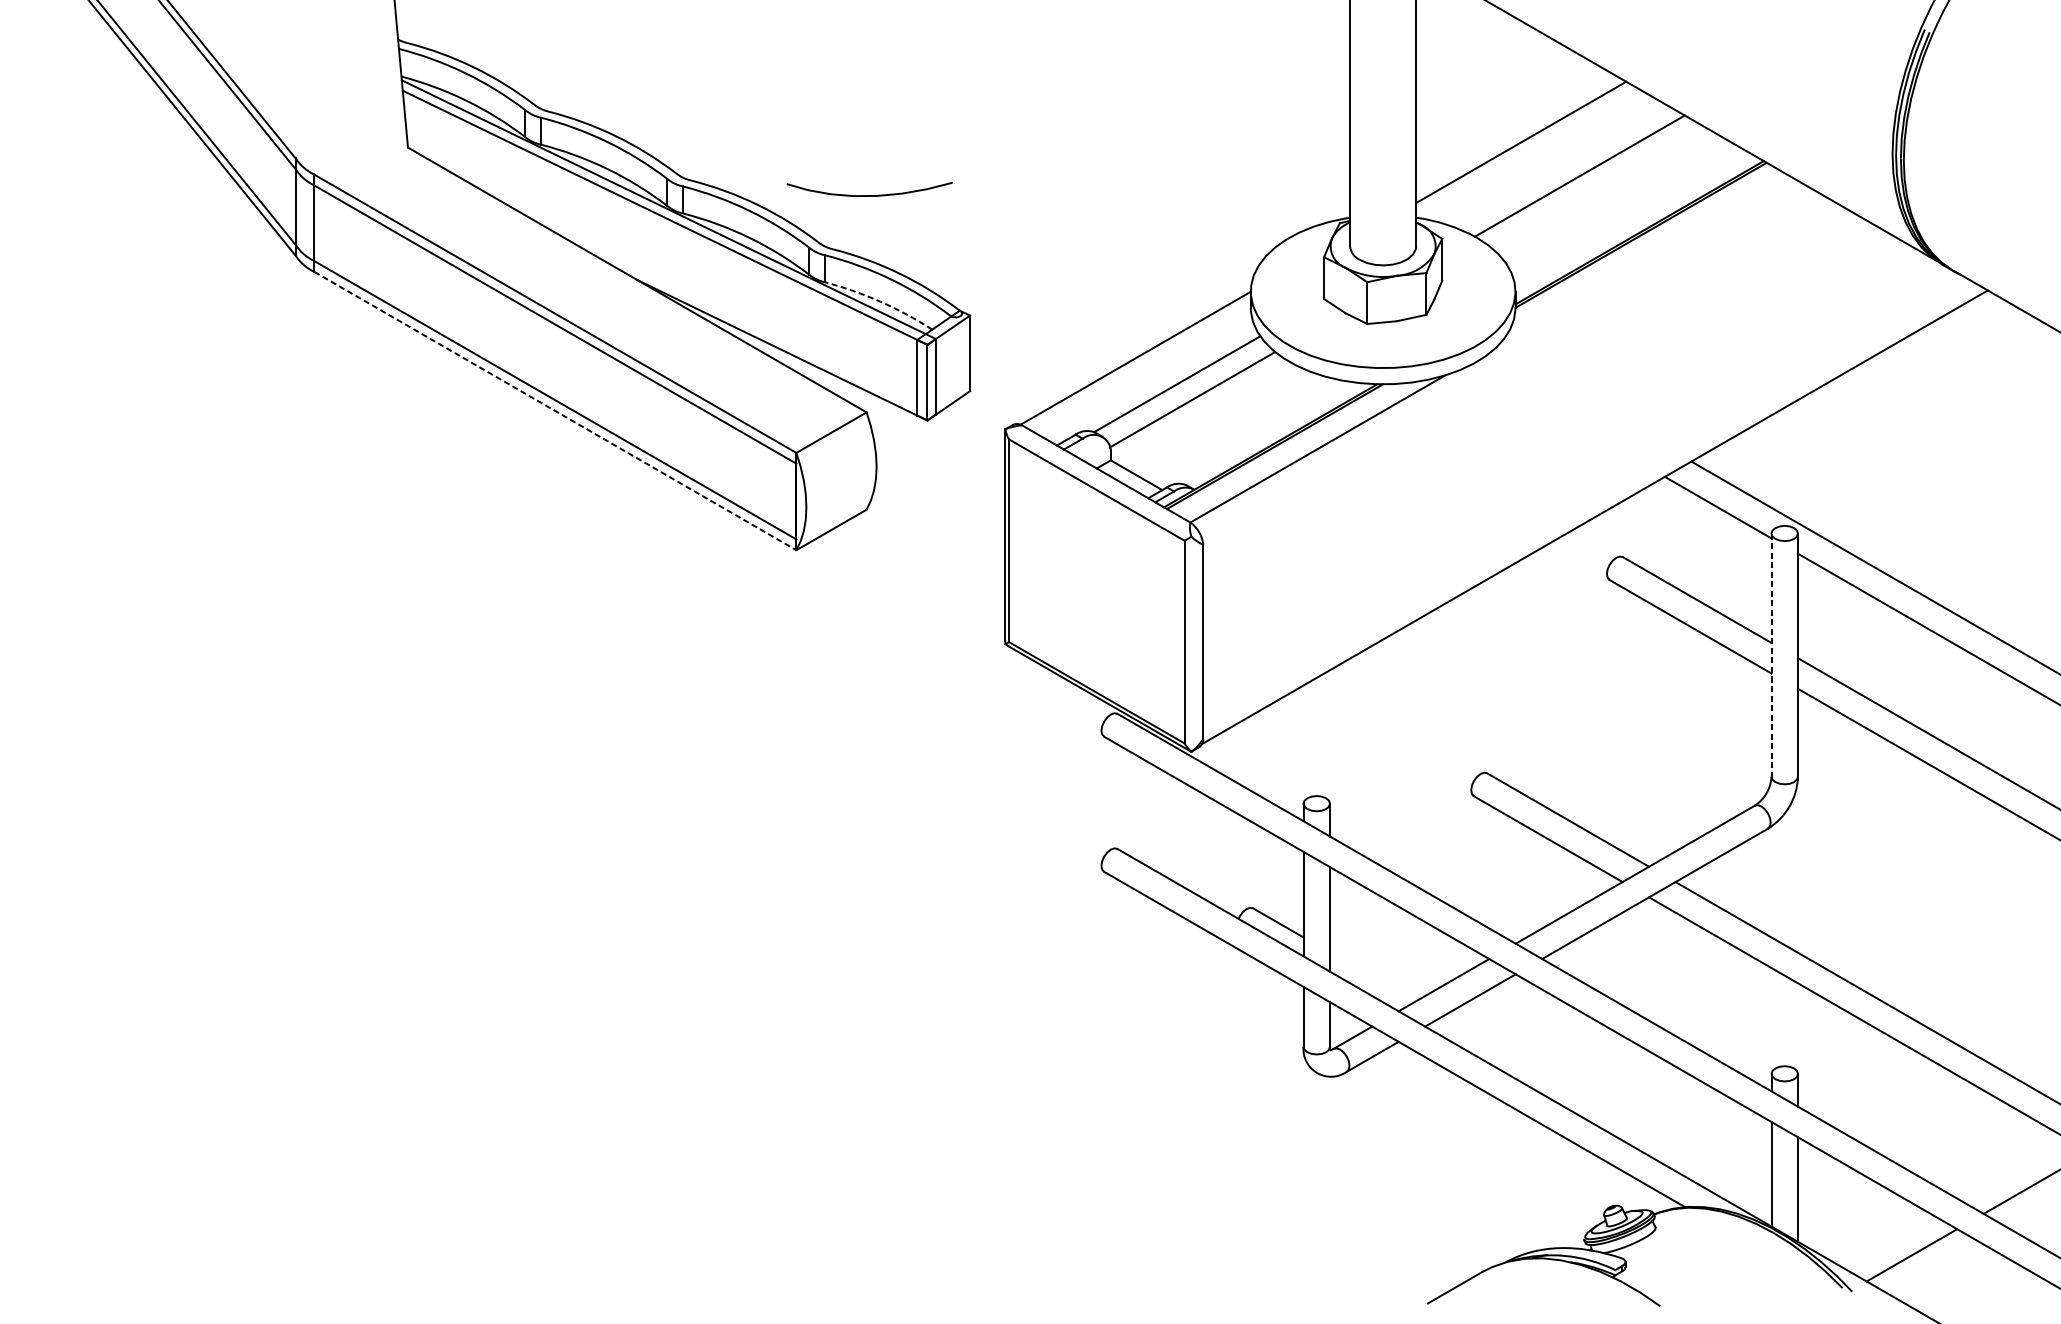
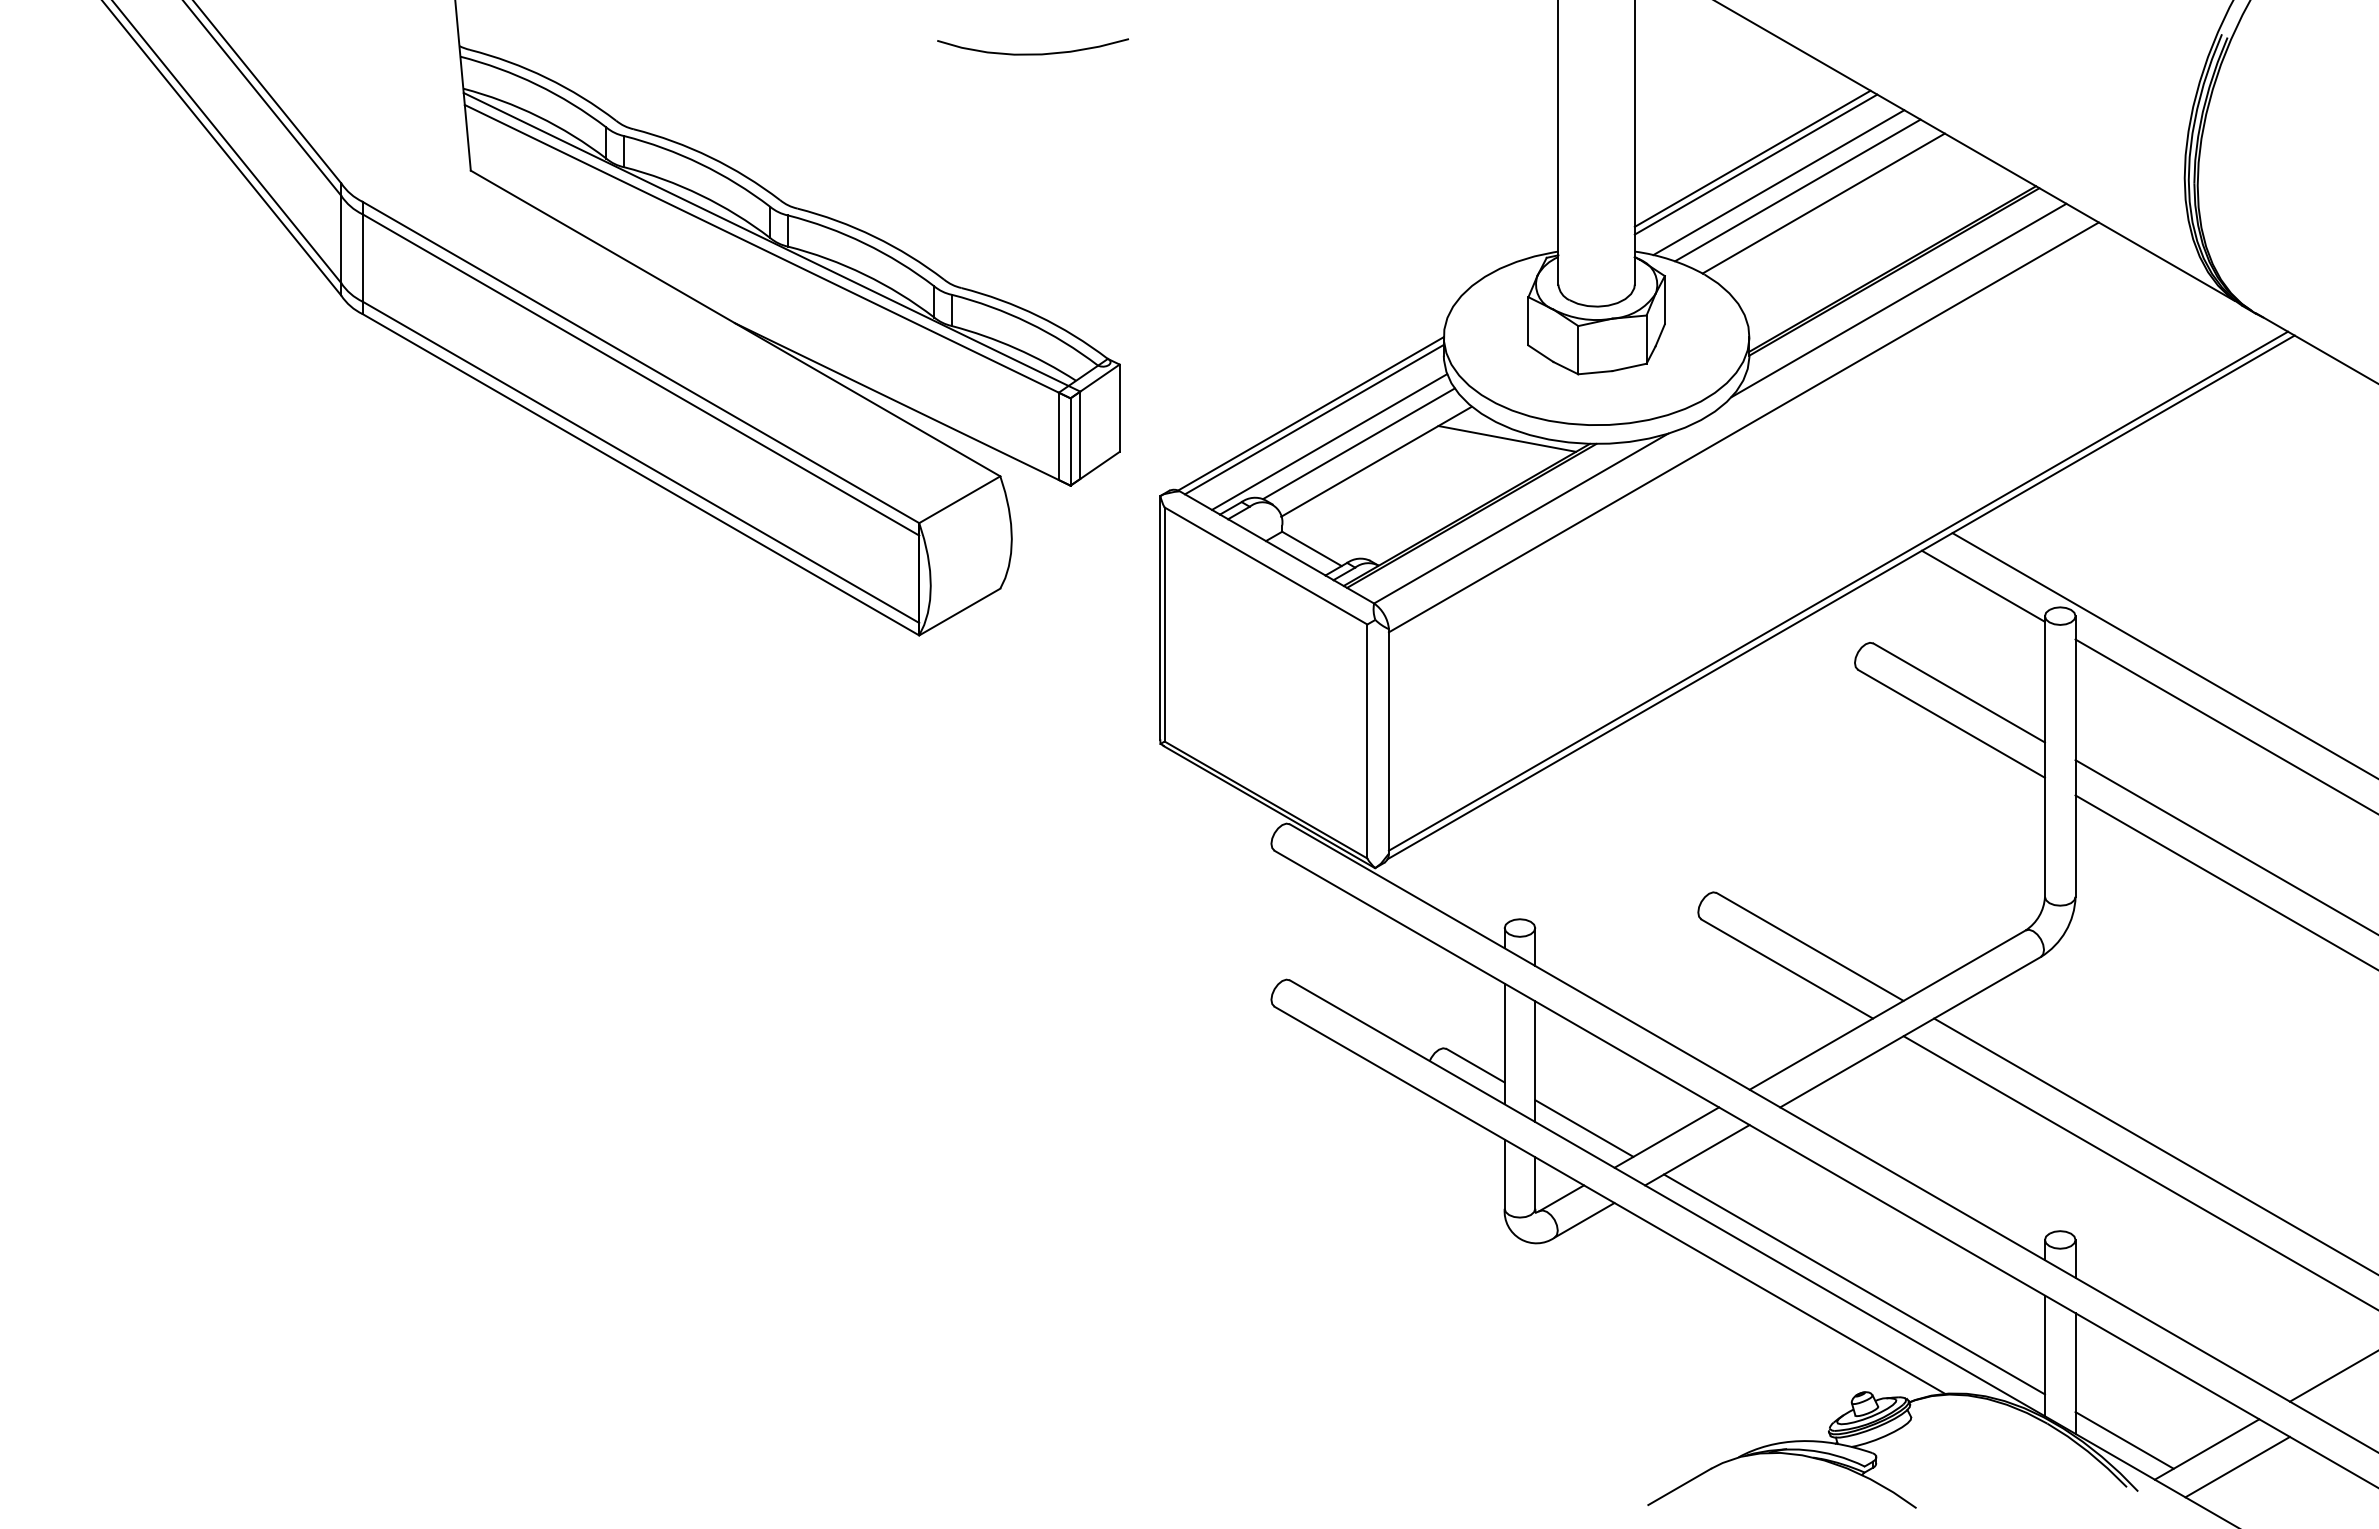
line: (1518, 137) -> (1752, 158), added
line: (1540, 157) -> (1778, 182), added
line: (1557, 164) -> (1797, 190), added
curve: (869, 195) -> (1032, 53), moved
line: (1644, 260) -> (1898, 300), added
arc: (880, 301) -> (1016, 348), dashed -> solid
line: (1138, 363) -> (1314, 419), added
line: (1510, 370) -> (1743, 427), added
line: (1305, 379) -> (1507, 438), added
line: (1151, 382) -> (1329, 441), added
line: (555, 411) -> (641, 475), dashed -> solid
line: (1592, 511) -> (1838, 590), added
line: (1771, 655) -> (2044, 757), dashed -> solid
line: (1372, 977) -> (1584, 1128), added
line: (1606, 1112) -> (1854, 1284), added
line: (1840, 1247) -> (2124, 1440), added
line: (1938, 1270) -> (2237, 1466), added

